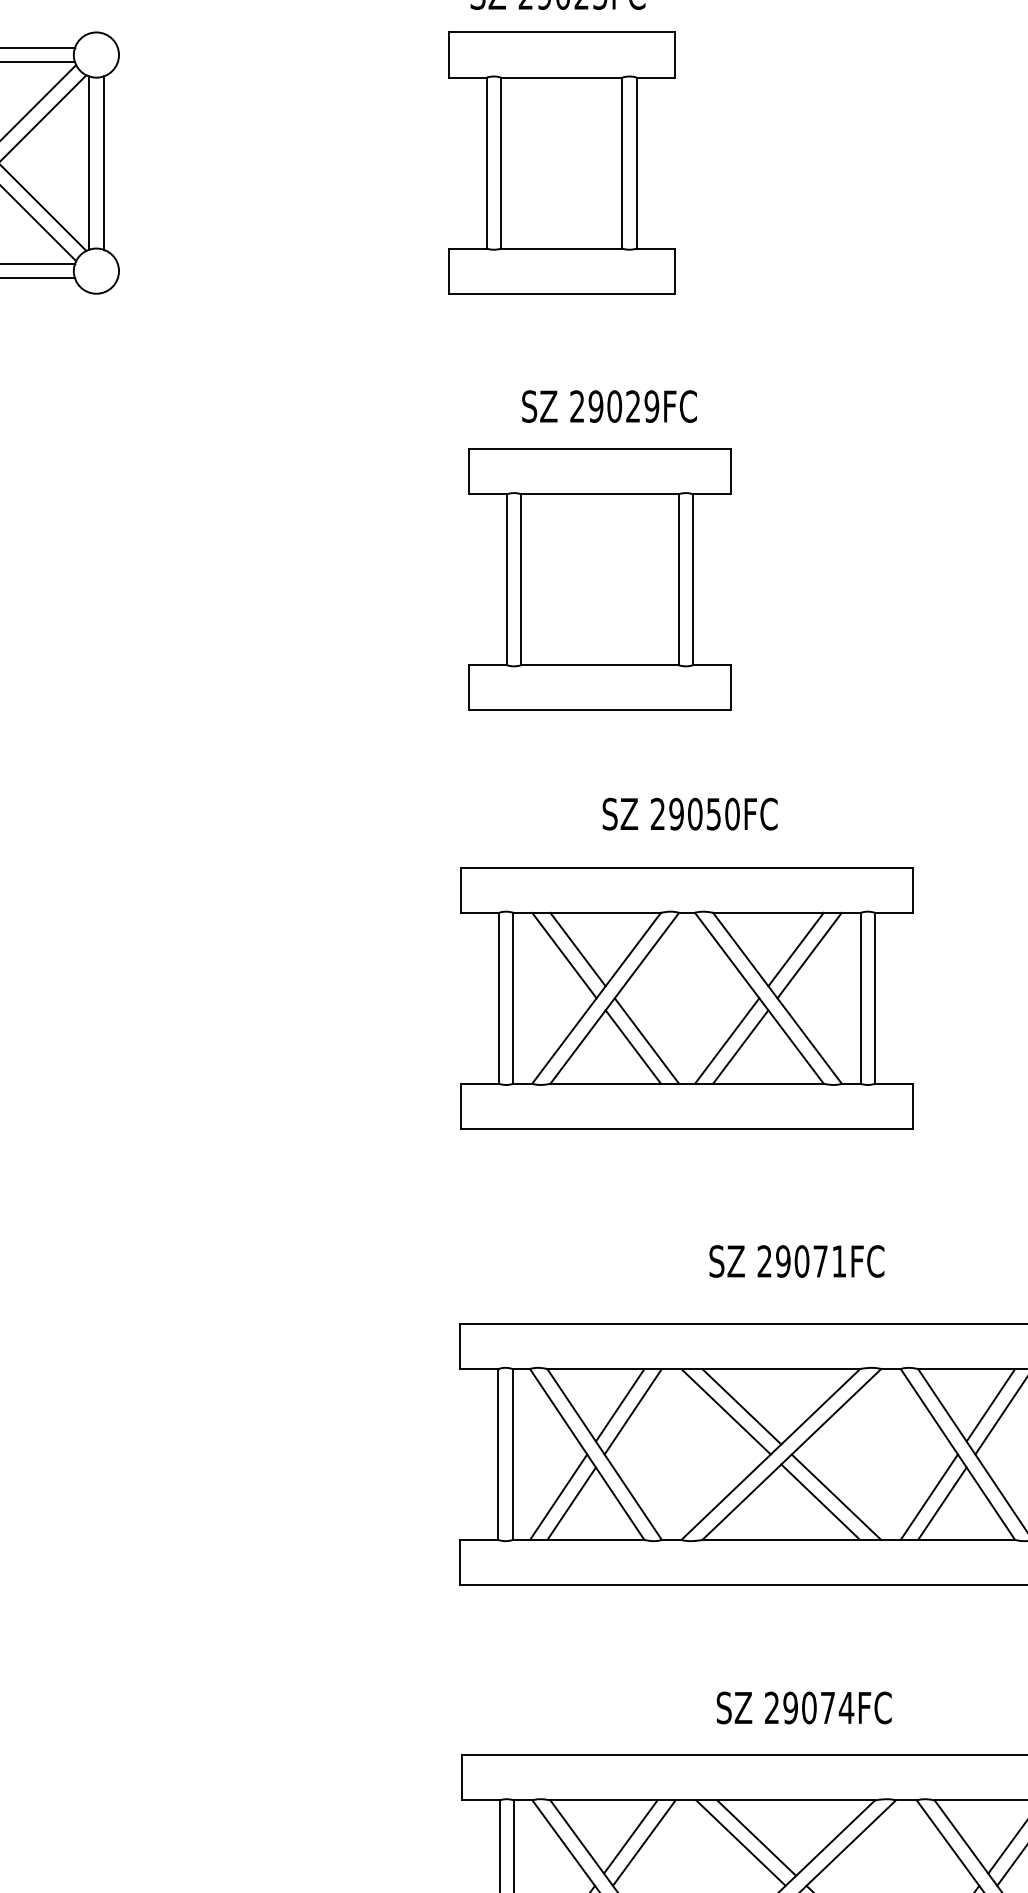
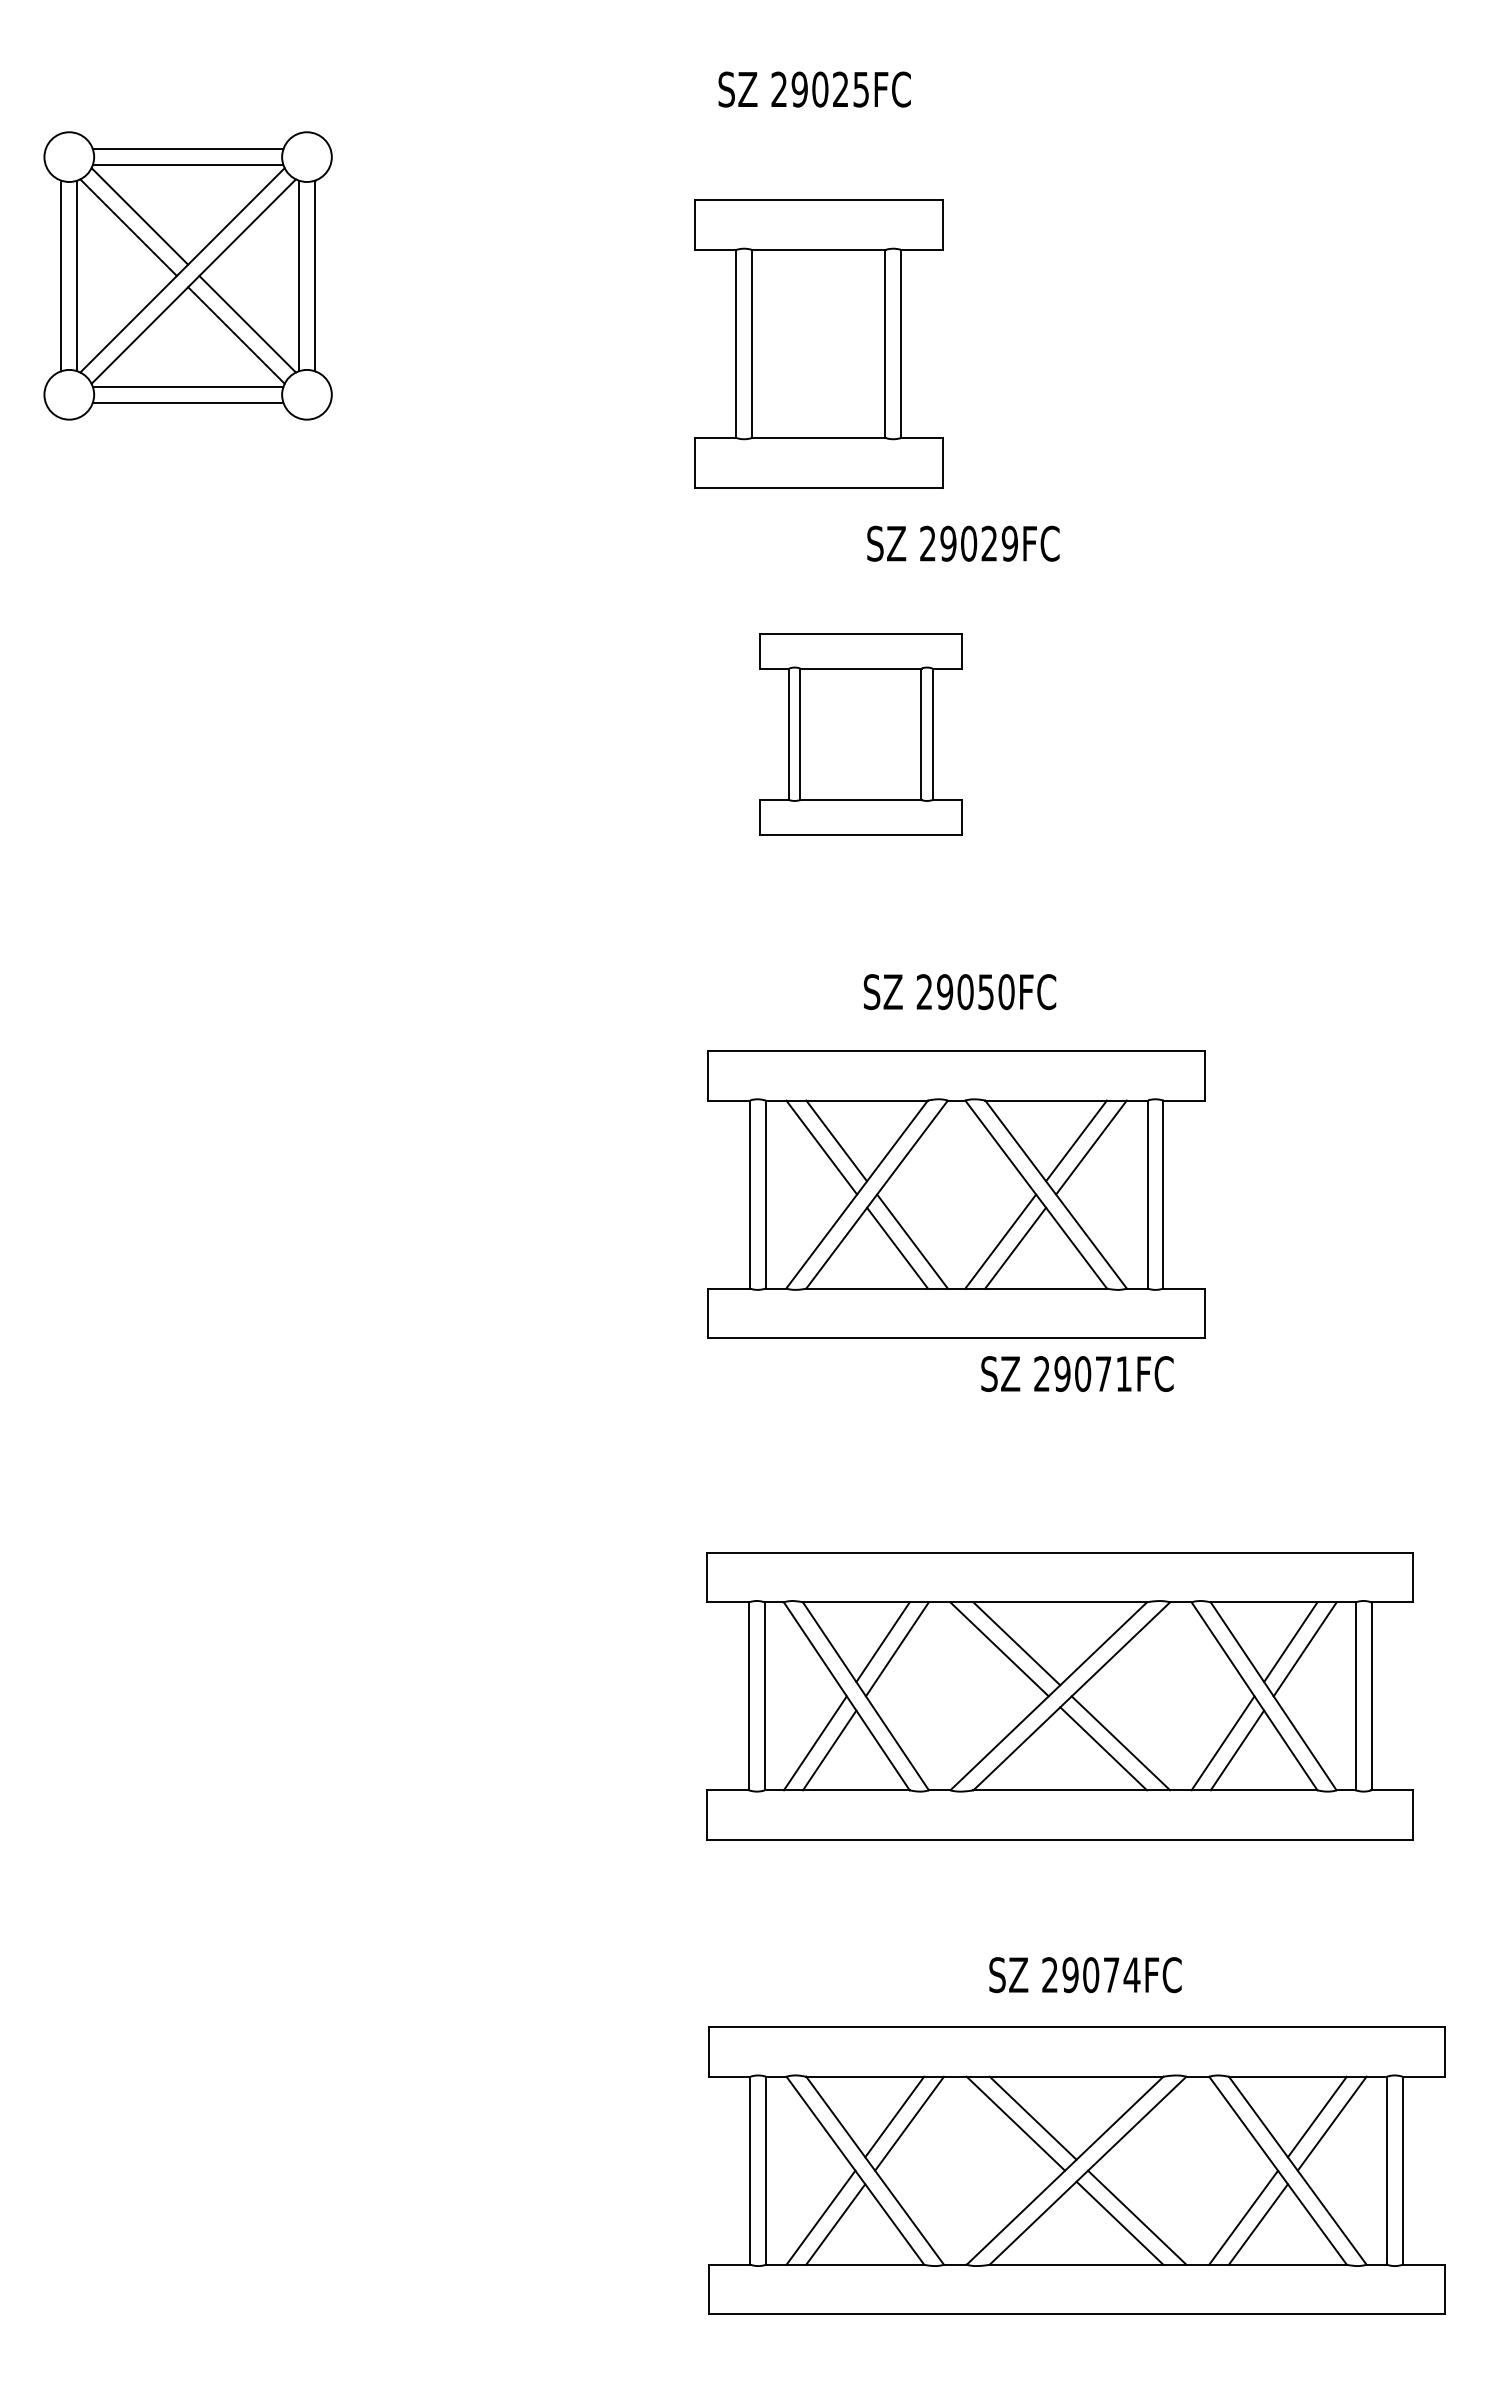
part: (561, 162) -> (818, 343), moved
text: (609, 406) -> (963, 543), moved
part: (599, 580) -> (860, 734), size x0.7
text: (796, 1261) -> (1077, 1373), moved

